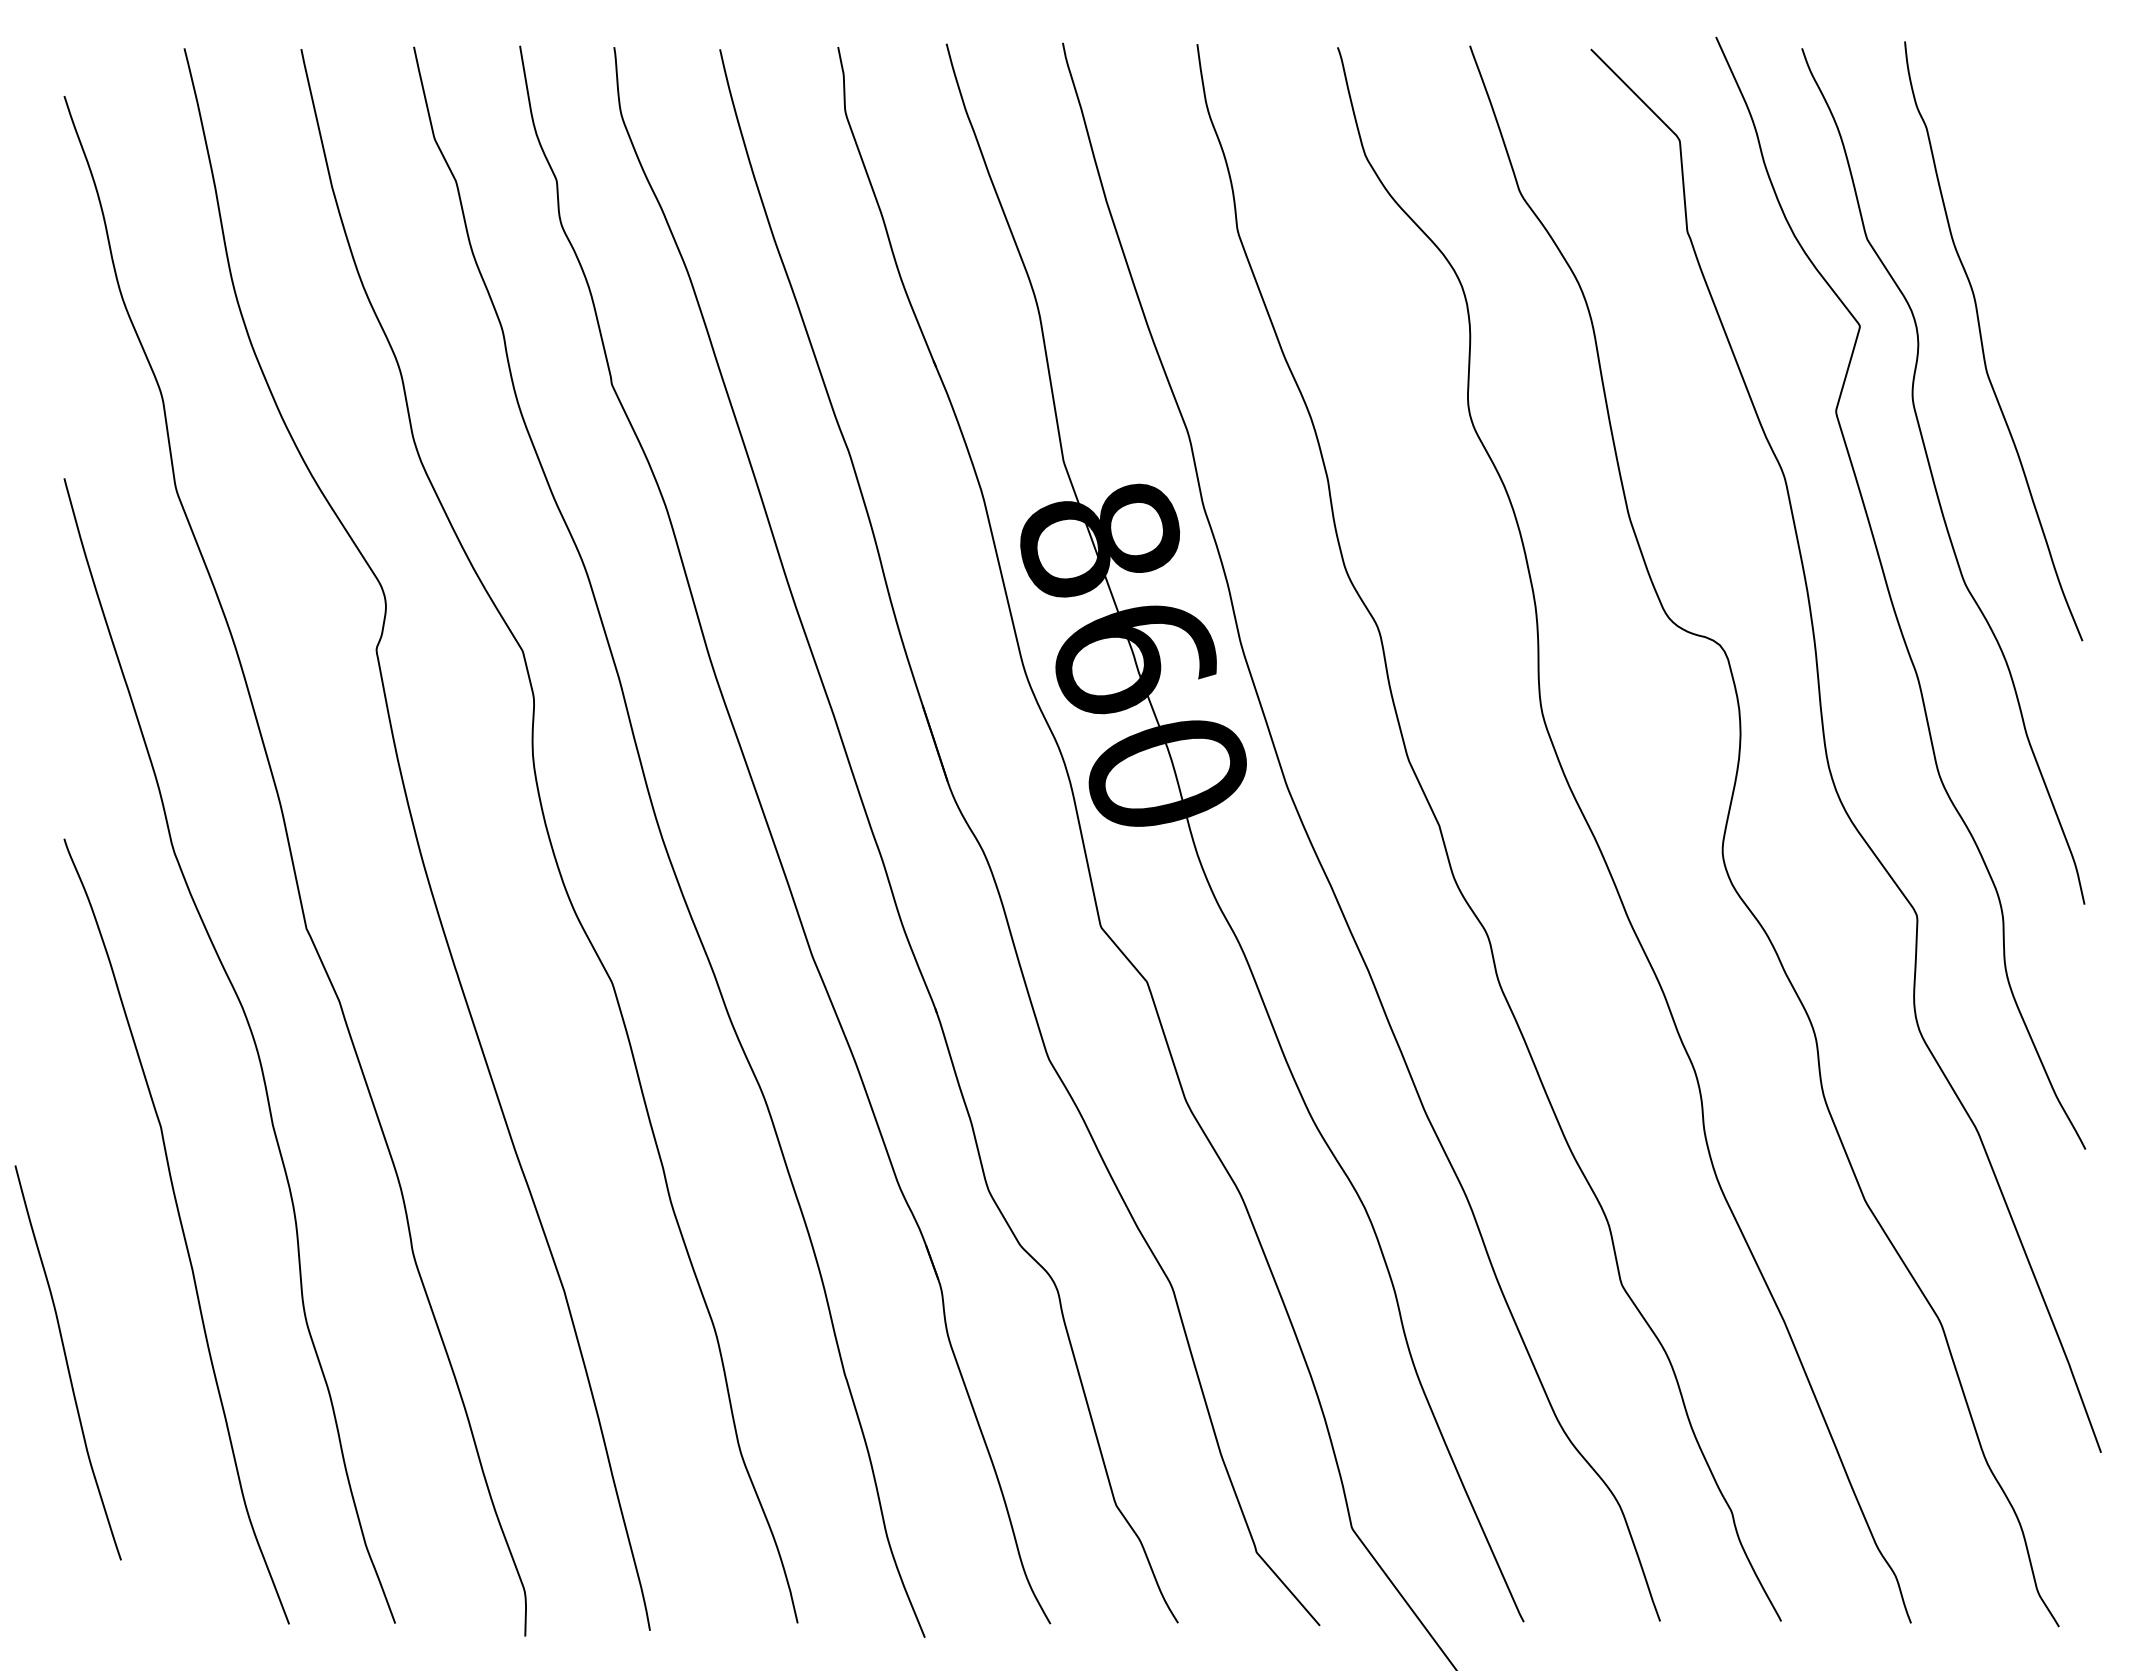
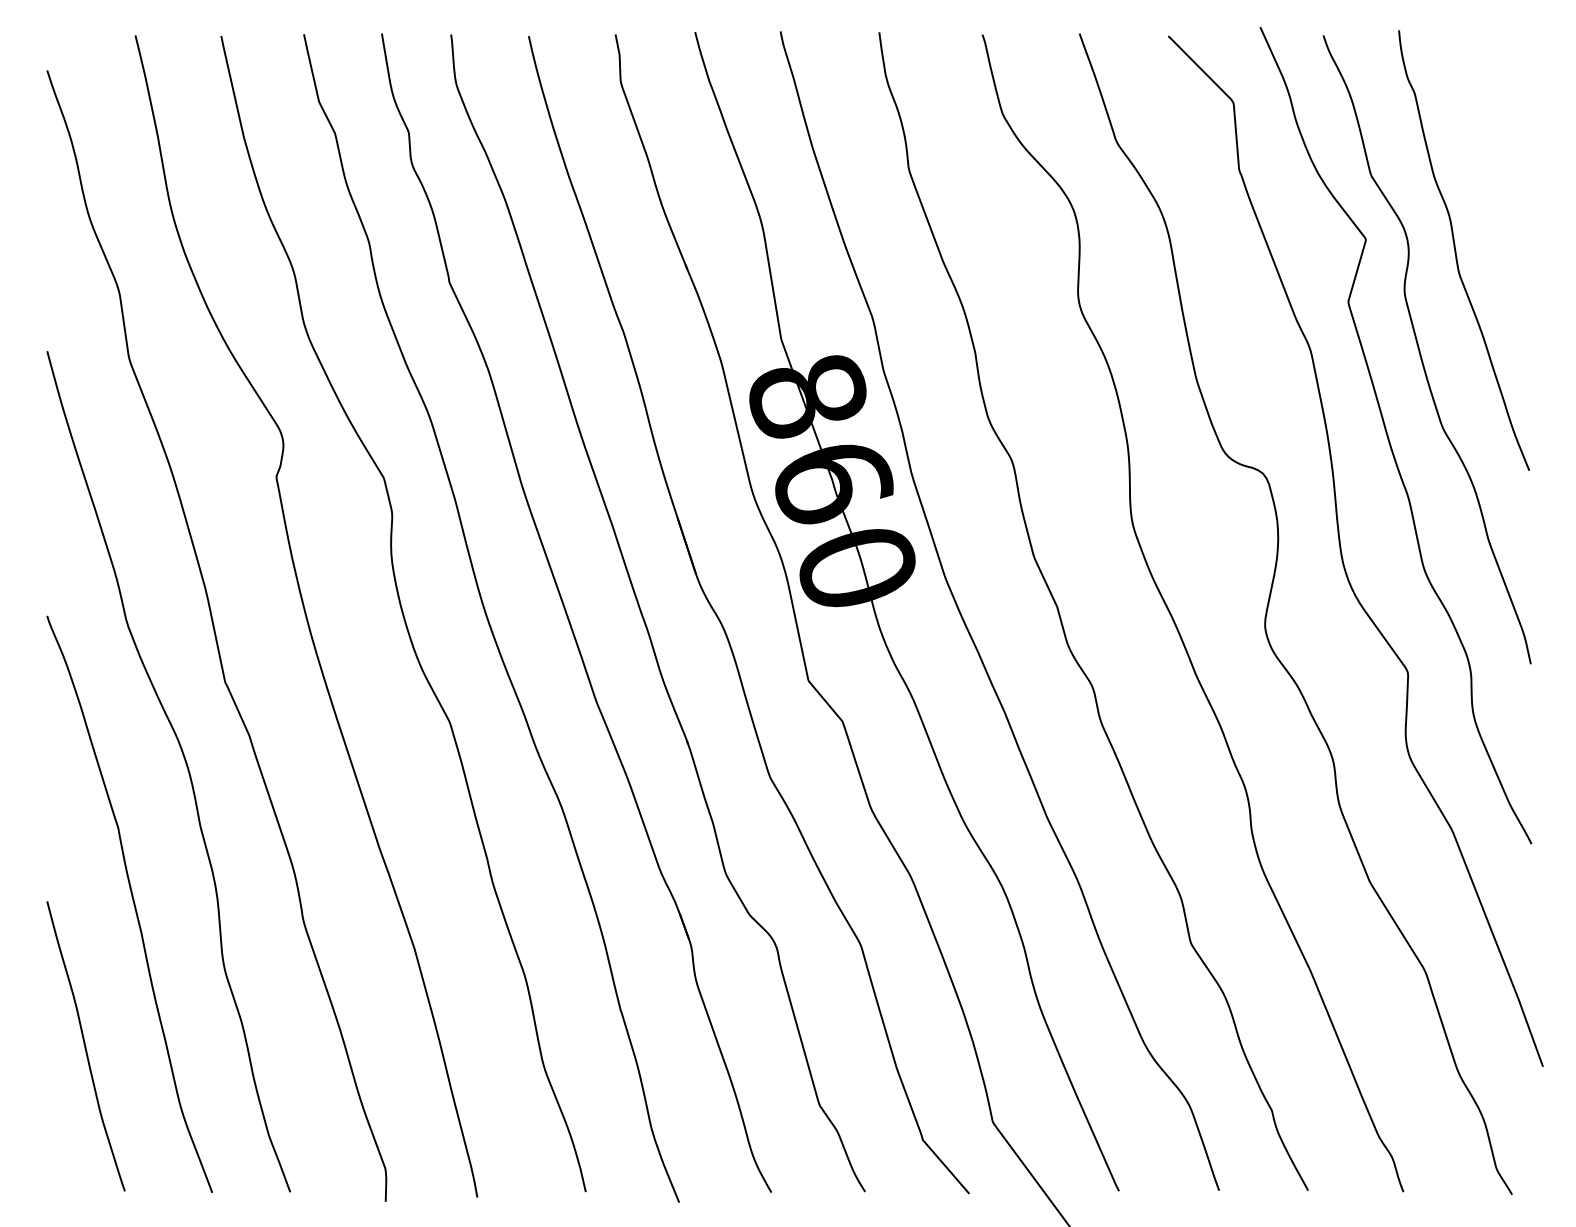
curve: (67, 1362) -> (85, 1046), moved

